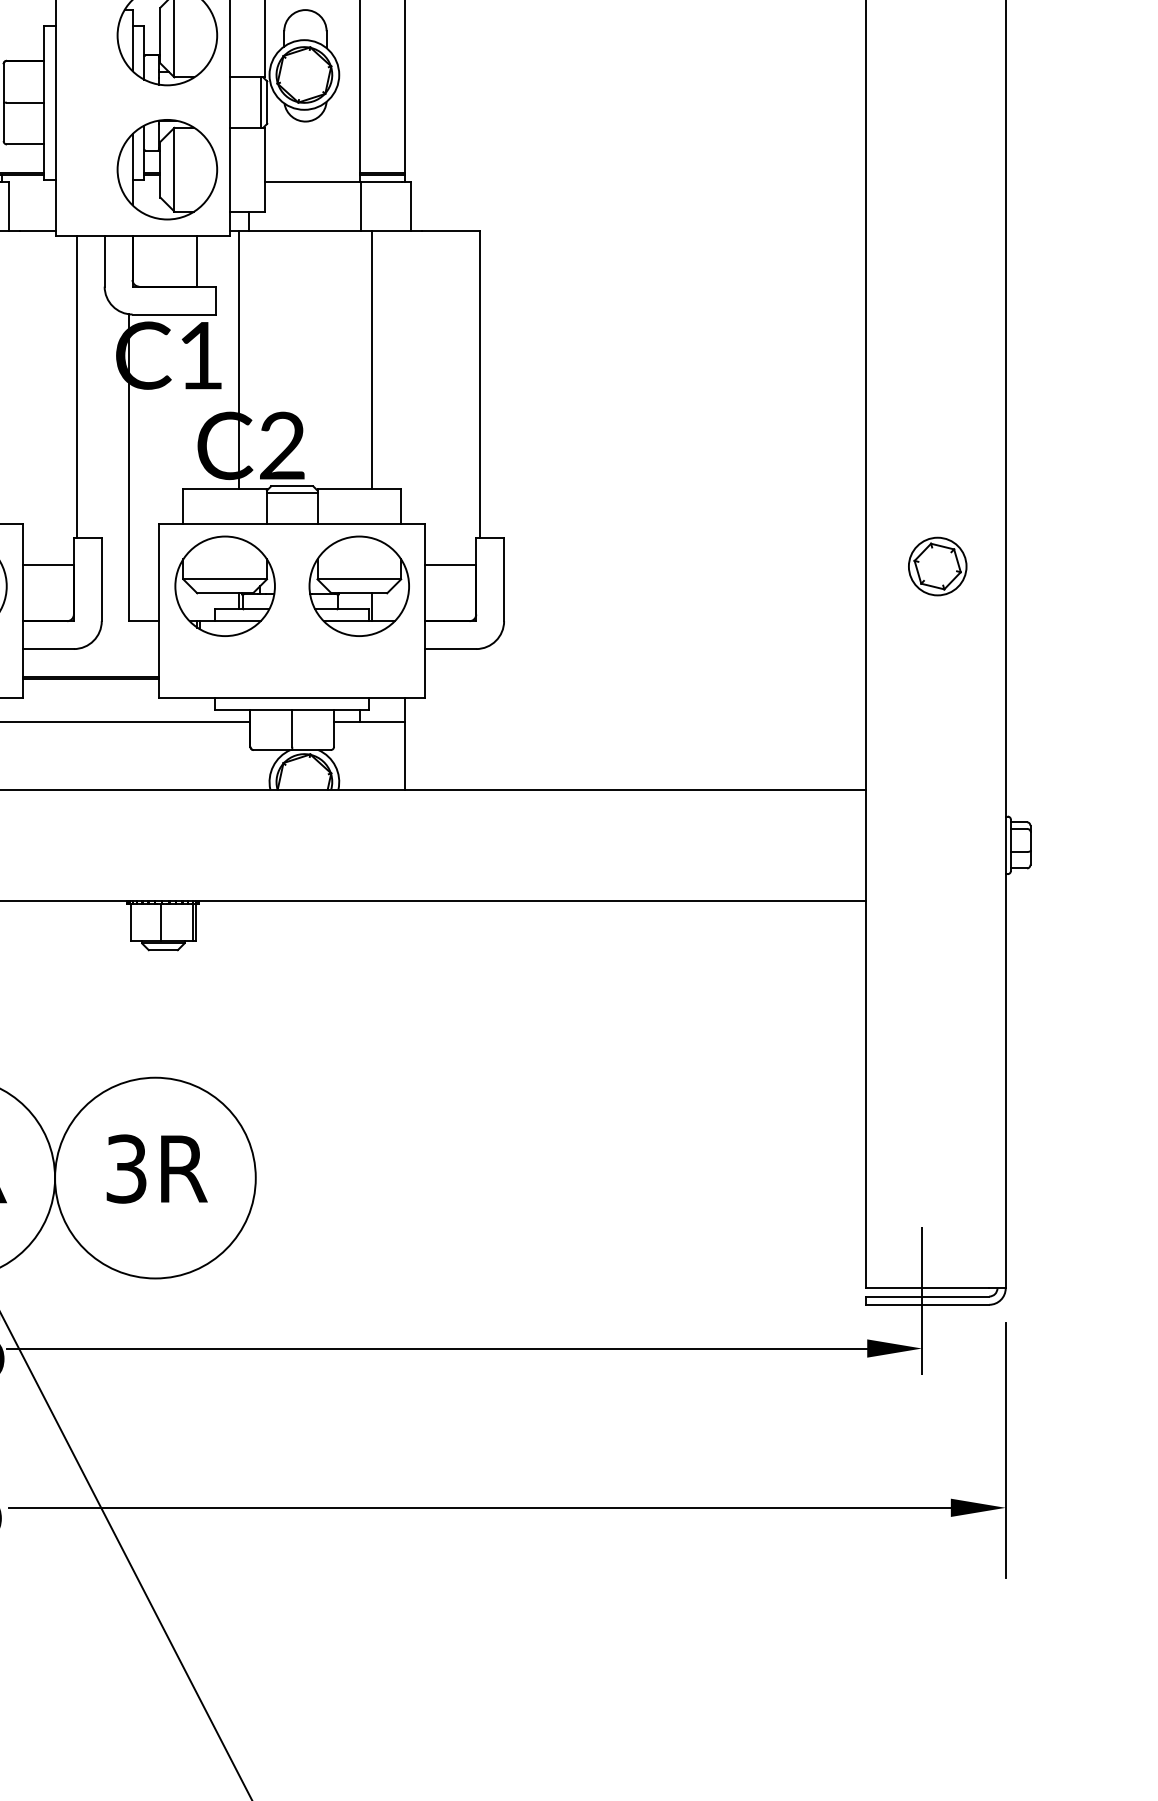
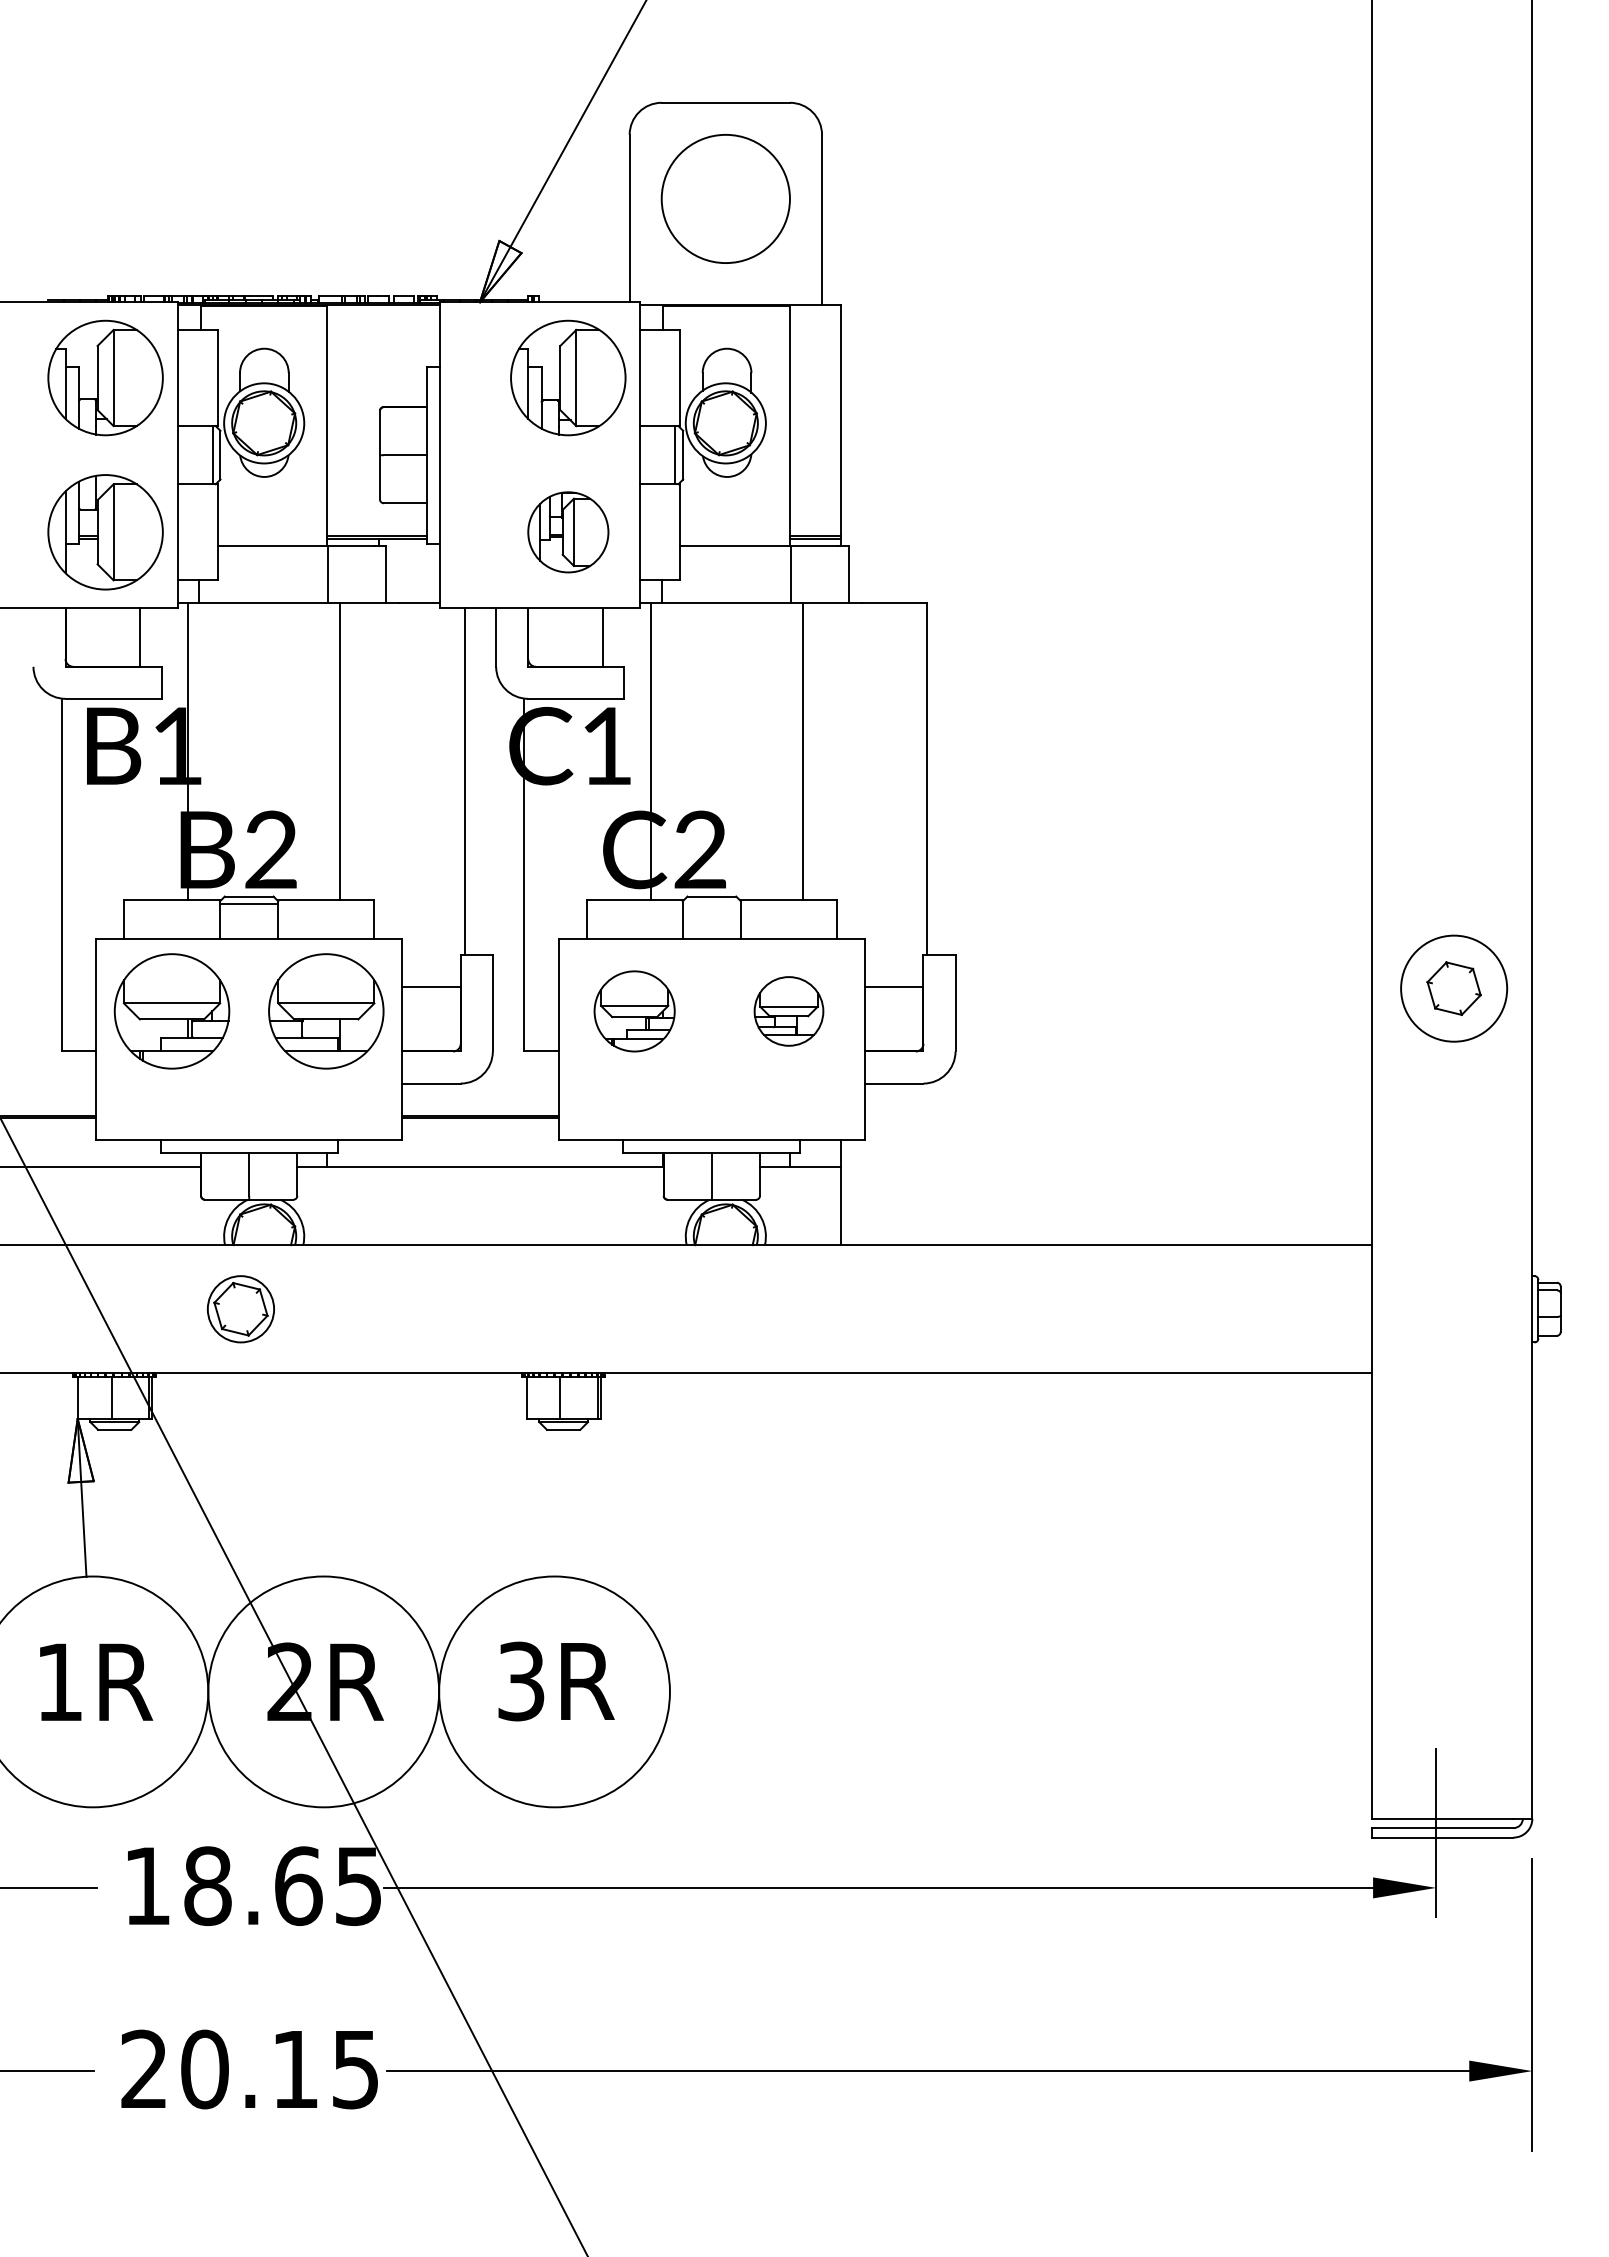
part: (167, 169) -> (568, 532), size x0.7
line: (291, 493) -> (711, 904), removed
circle: (937, 566) -> (1453, 988), size x1.6
part: (224, 586) -> (634, 1011), size x0.7
part: (358, 586) -> (788, 1011), size x0.6

